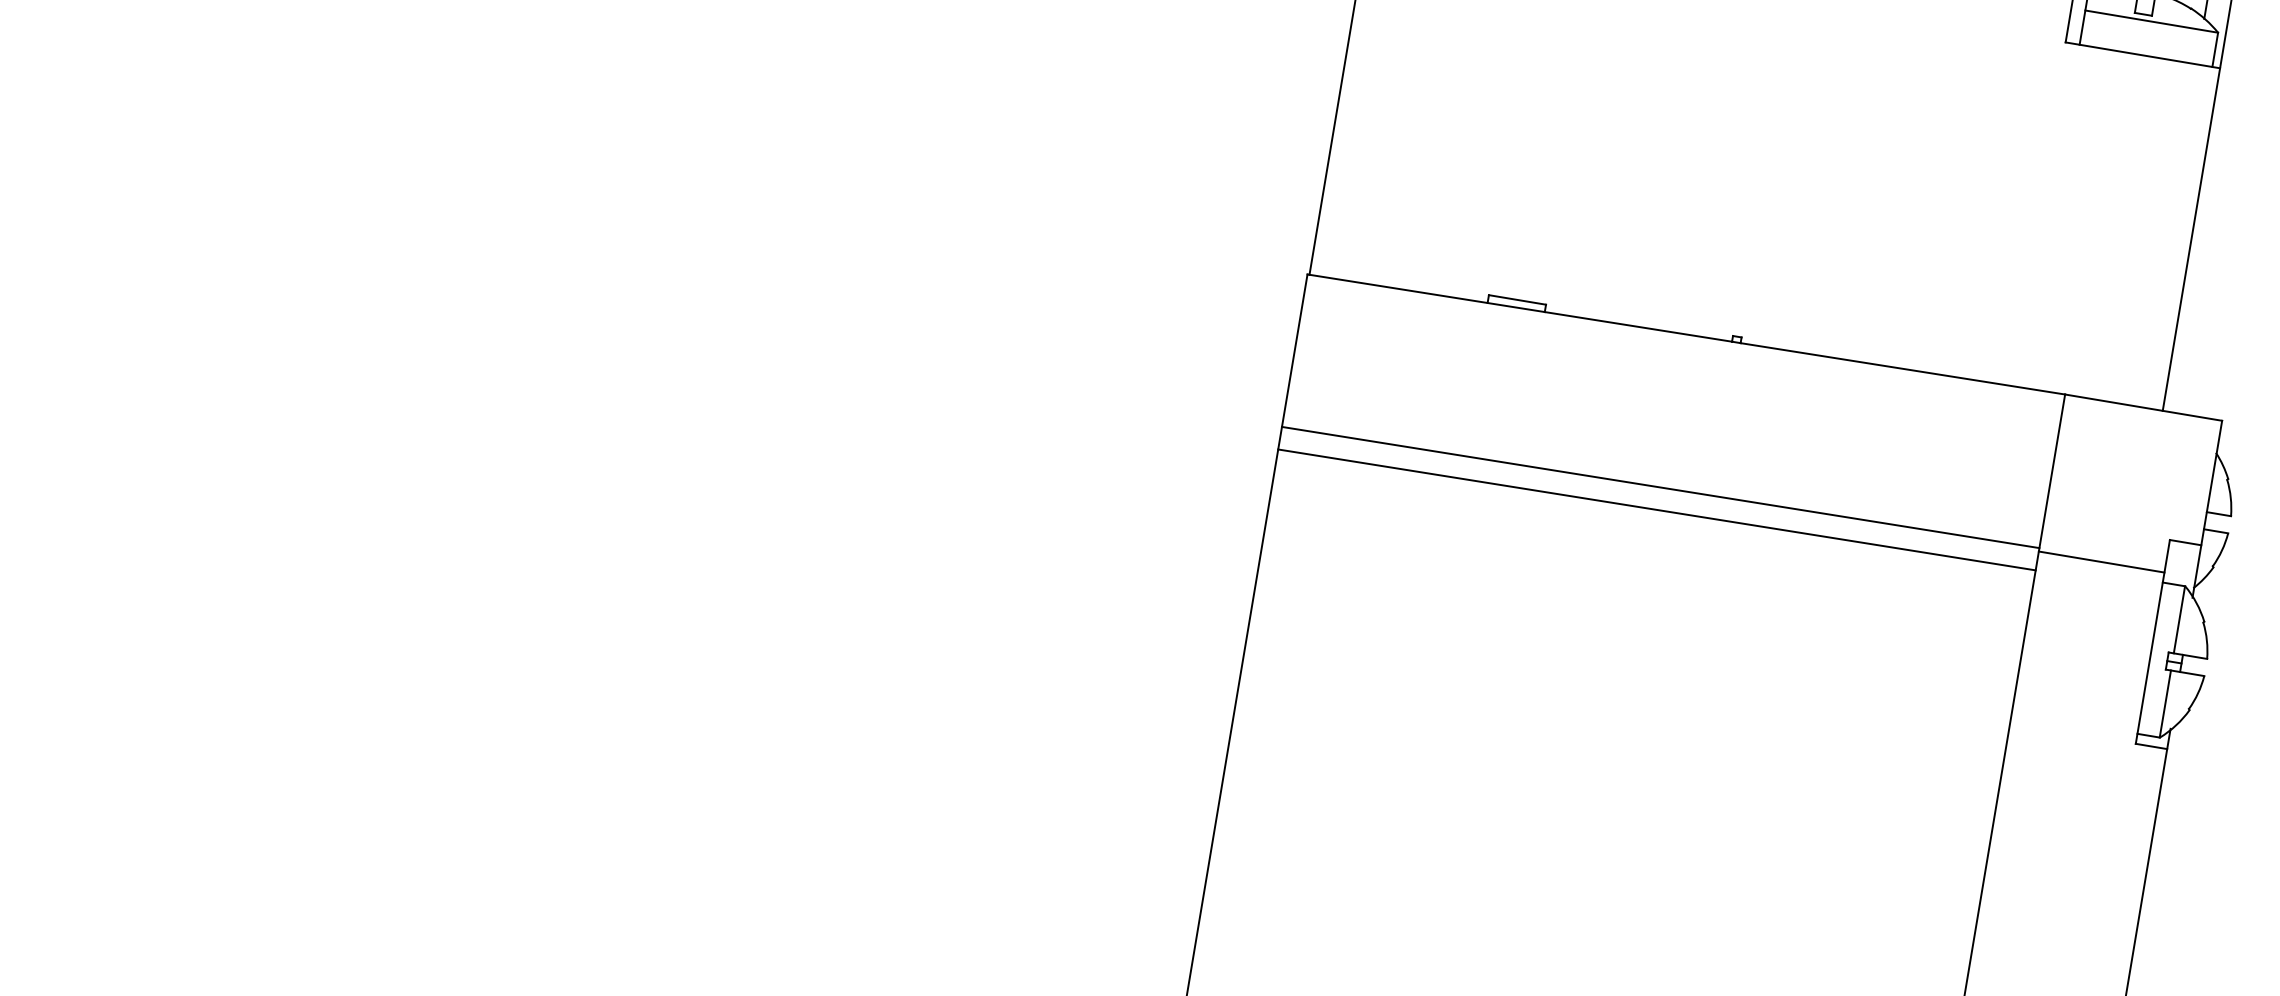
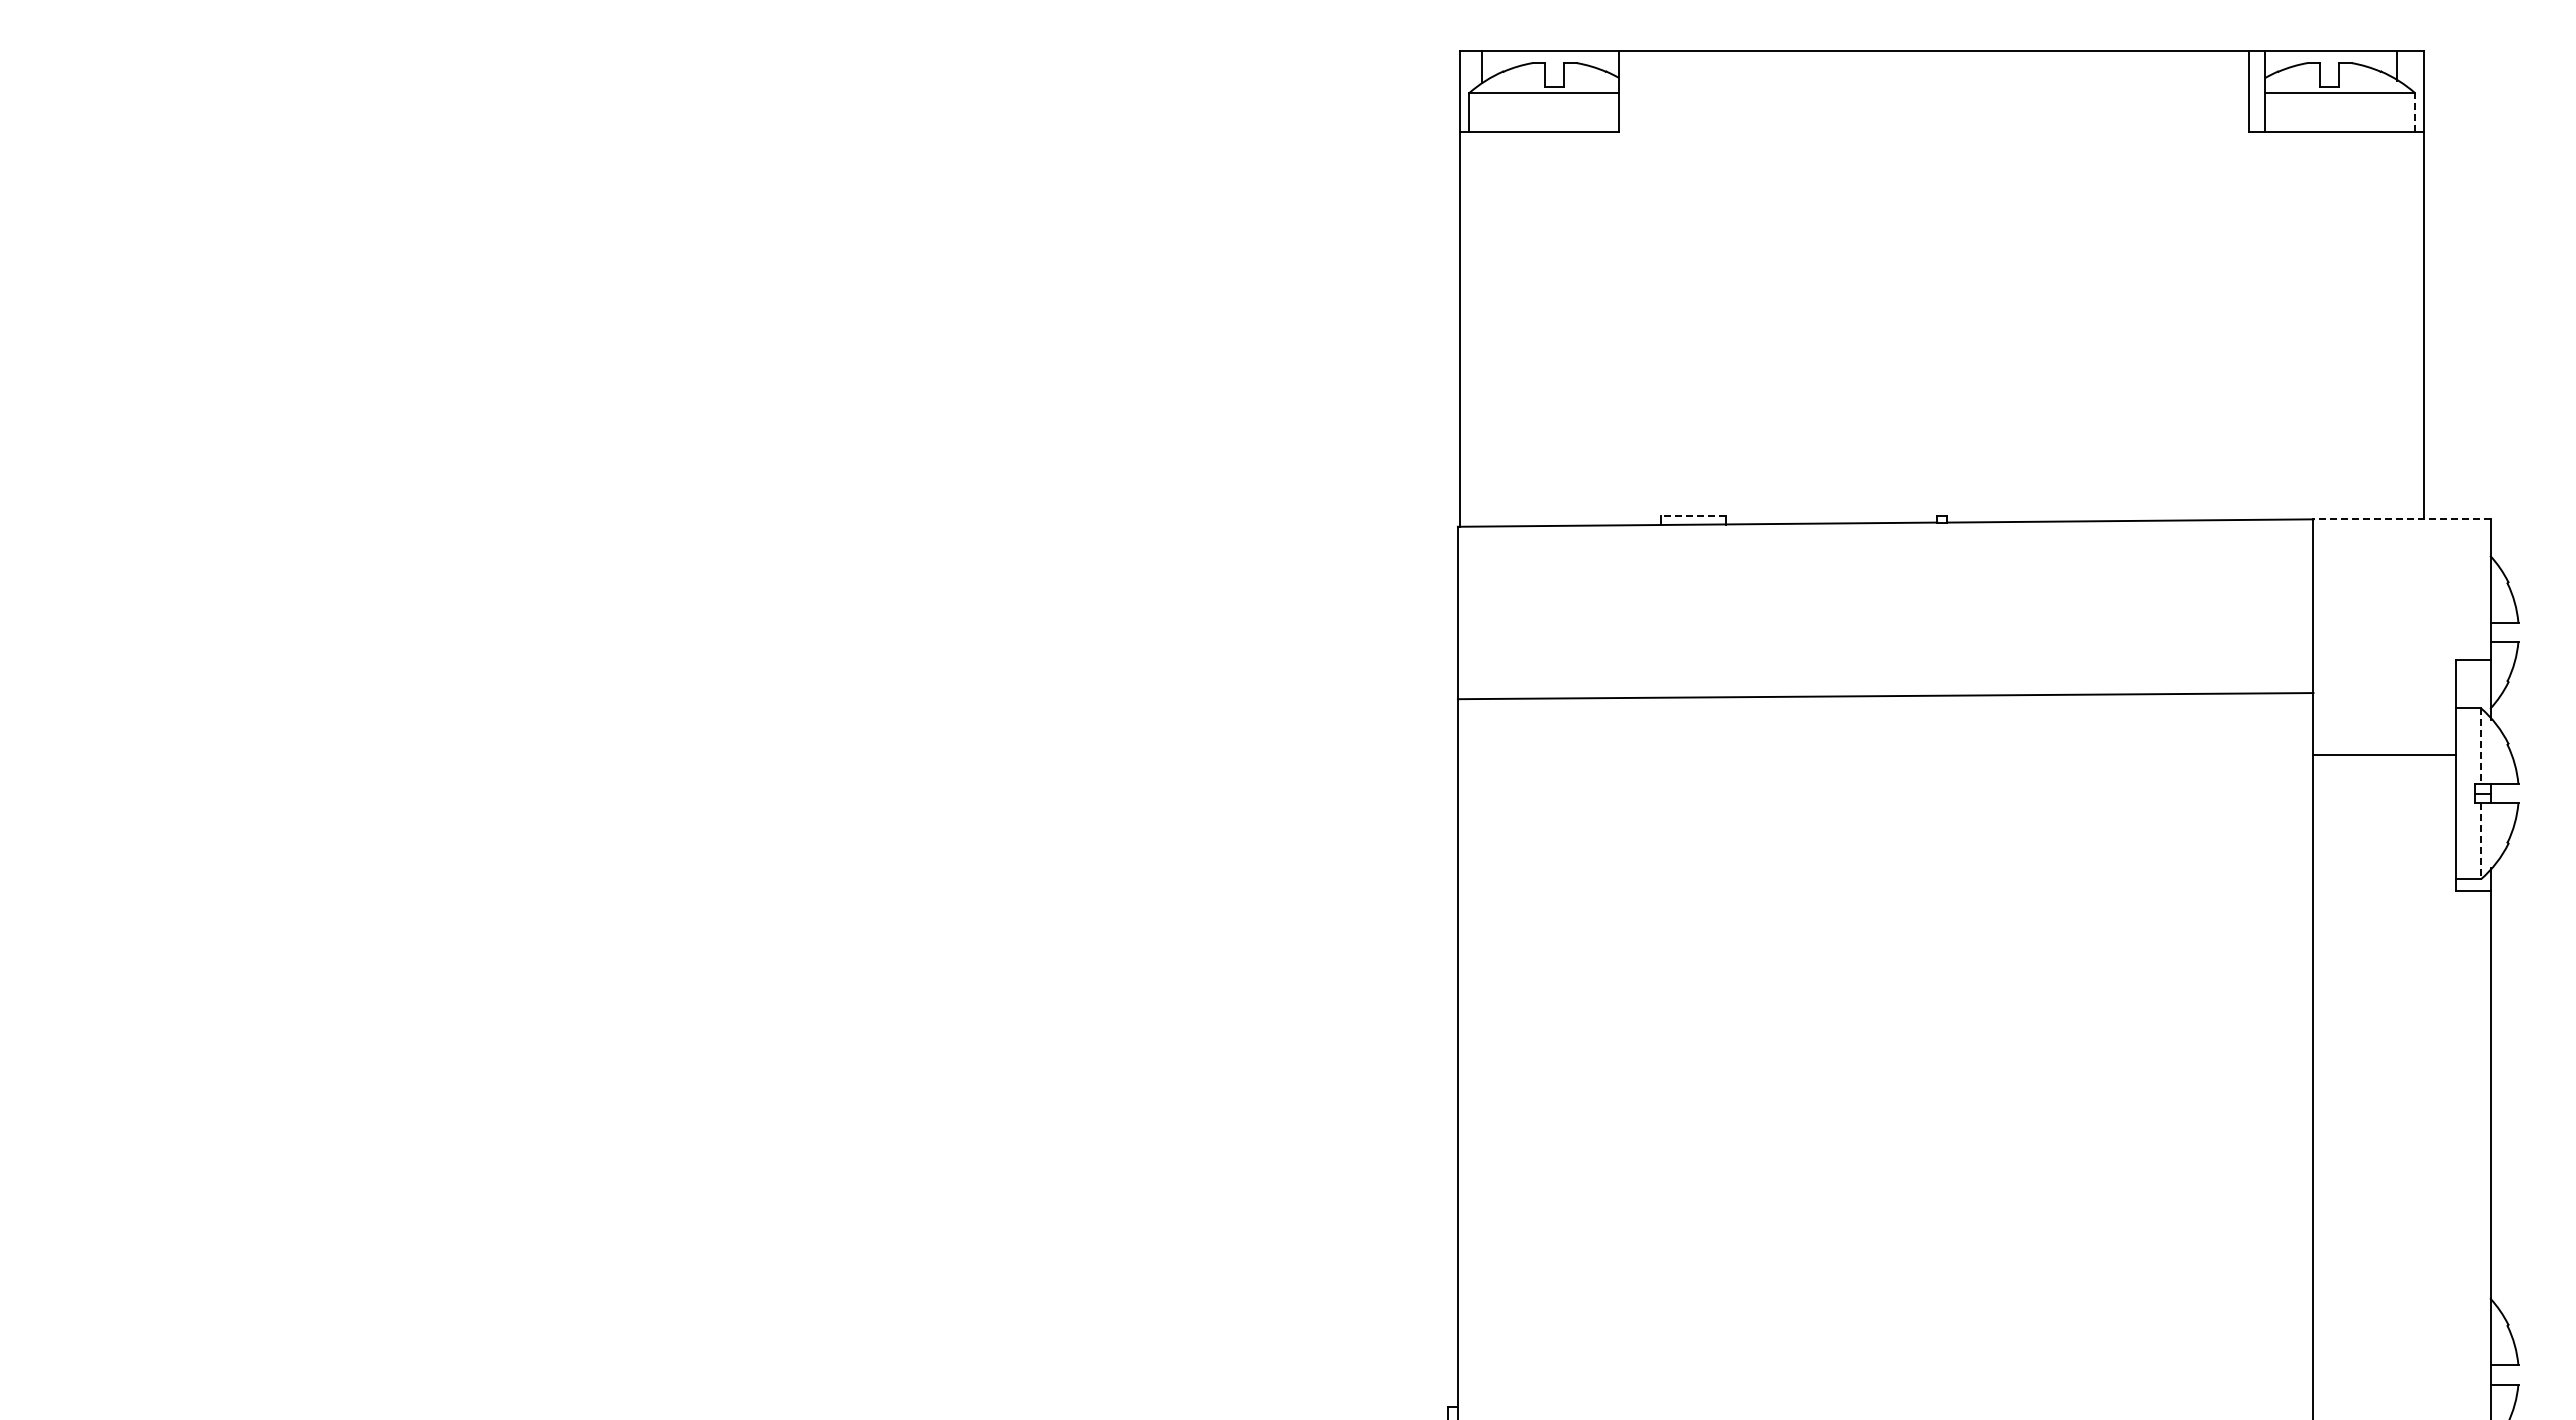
line: (2215, 49) -> (2415, 112), solid -> dashed
line: (1517, 300) -> (1693, 516), solid -> dashed
line: (2143, 407) -> (2402, 519), solid -> dashed
line: (1656, 509) -> (1885, 721), removed
line: (2101, 561) -> (2384, 754), moved
line: (2179, 620) -> (2480, 746), solid -> dashed
line: (2165, 704) -> (2480, 841), solid -> dashed

